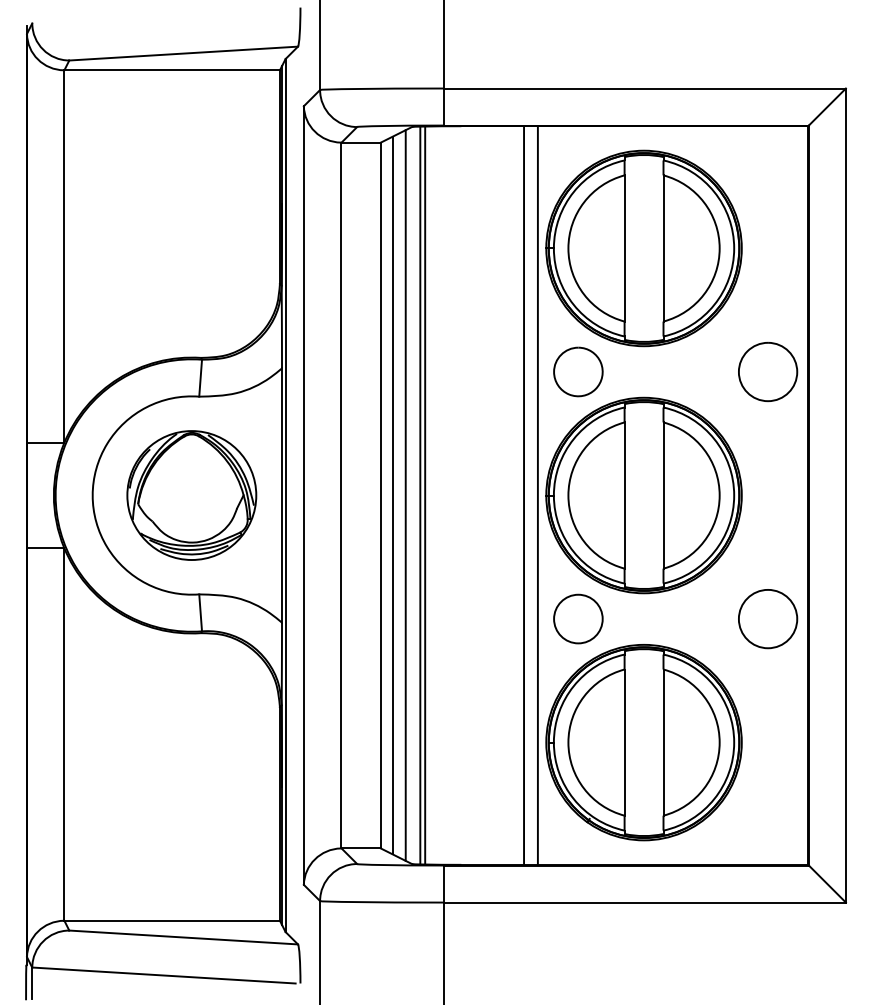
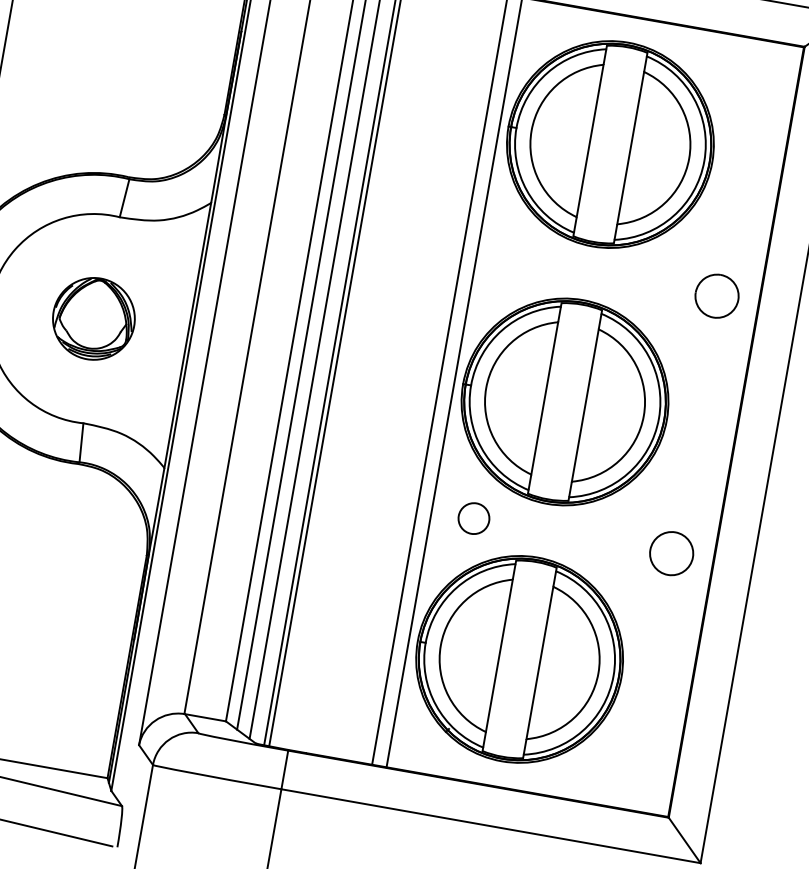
part: (578, 371) -> (519, 260), removed
part: (768, 372) -> (717, 296), size x0.7
part: (191, 495) -> (93, 318), size x0.6
circle: (578, 618) -> (474, 518), size x0.6
circle: (768, 619) -> (671, 554), size x0.7

